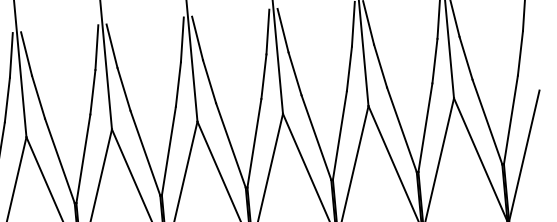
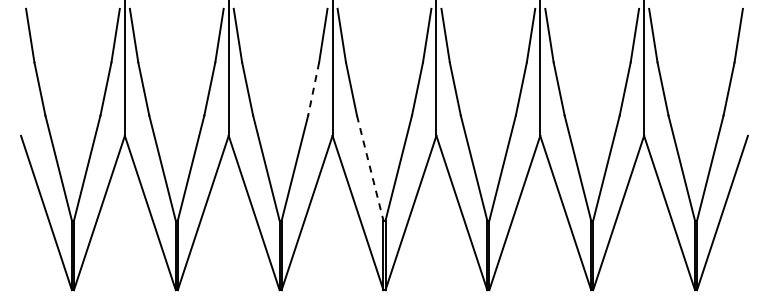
line: (178, 84) -> (313, 89), solid -> dashed
line: (231, 145) -> (370, 168), solid -> dashed

